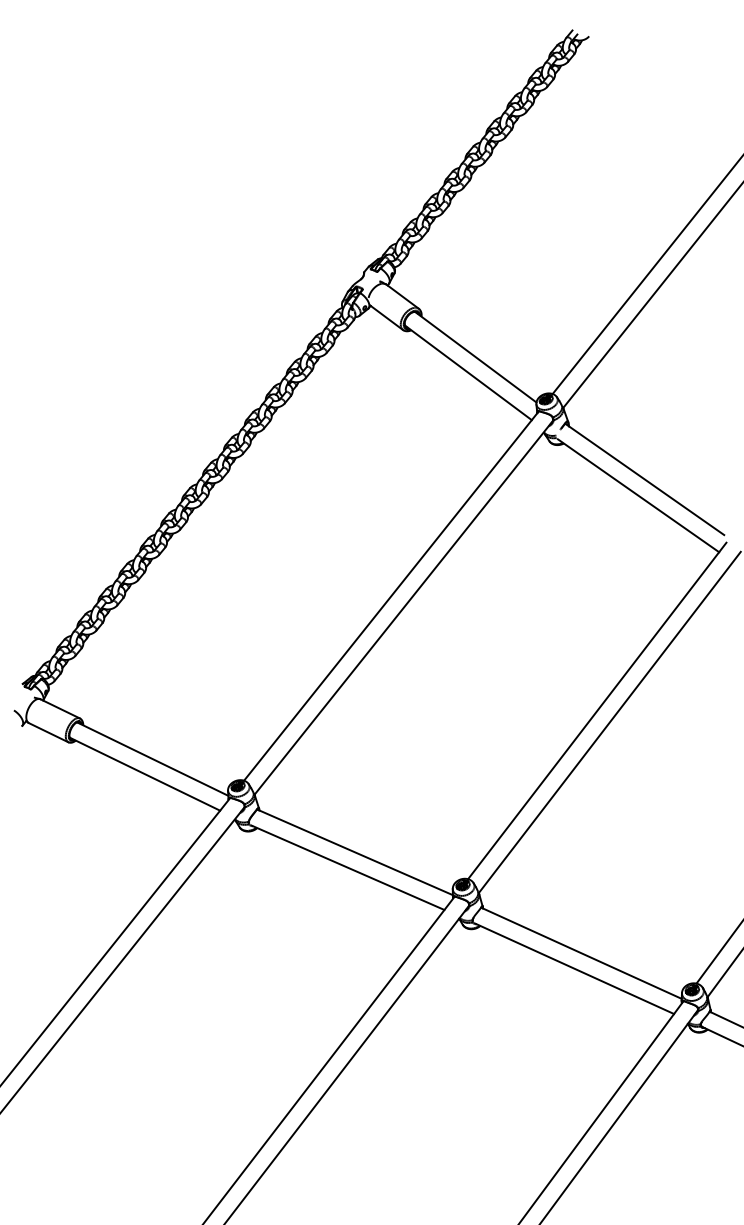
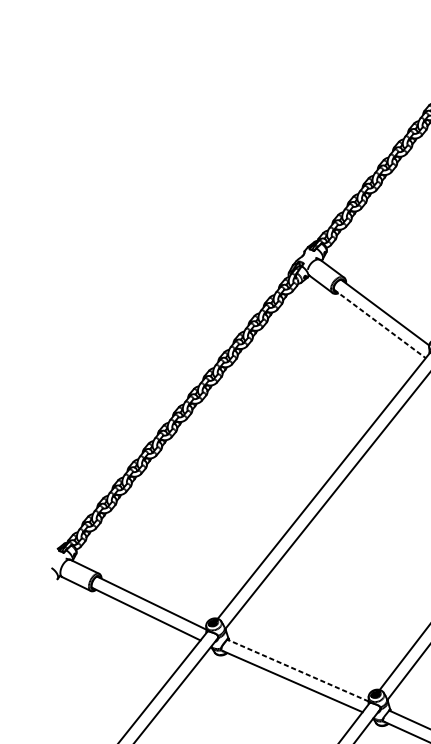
line: (468, 373) -> (380, 324), solid -> dashed
line: (355, 852) -> (298, 670), solid -> dashed

